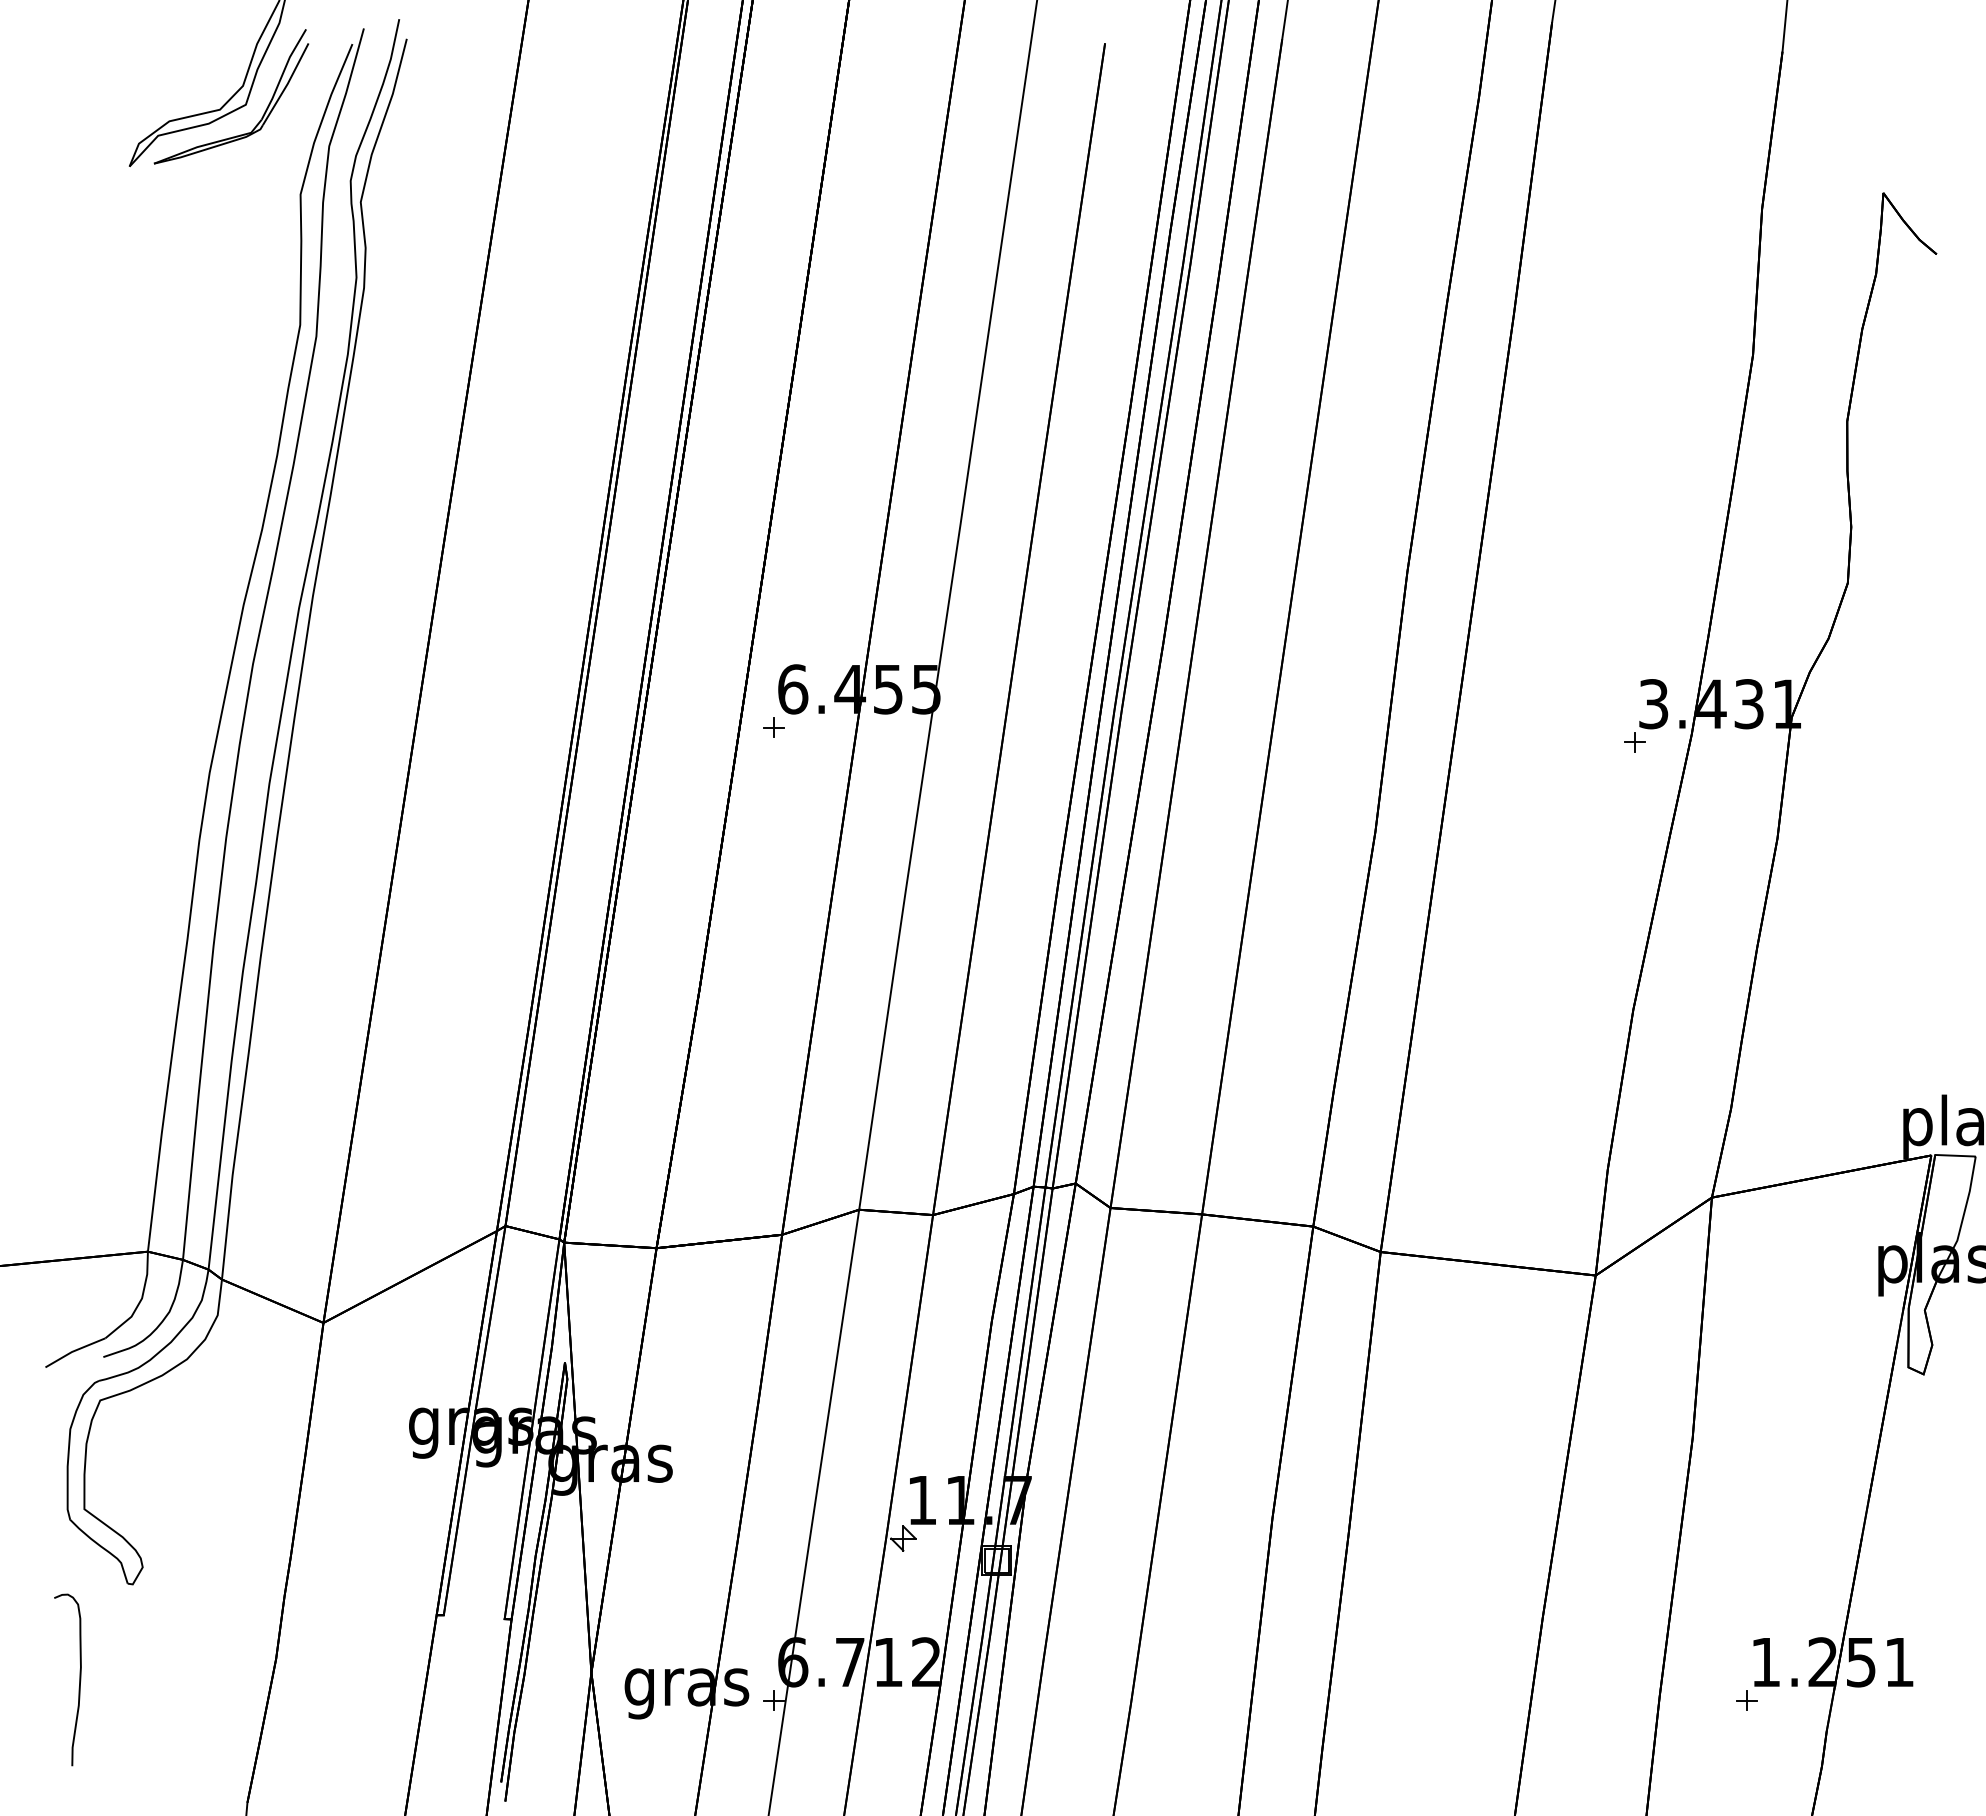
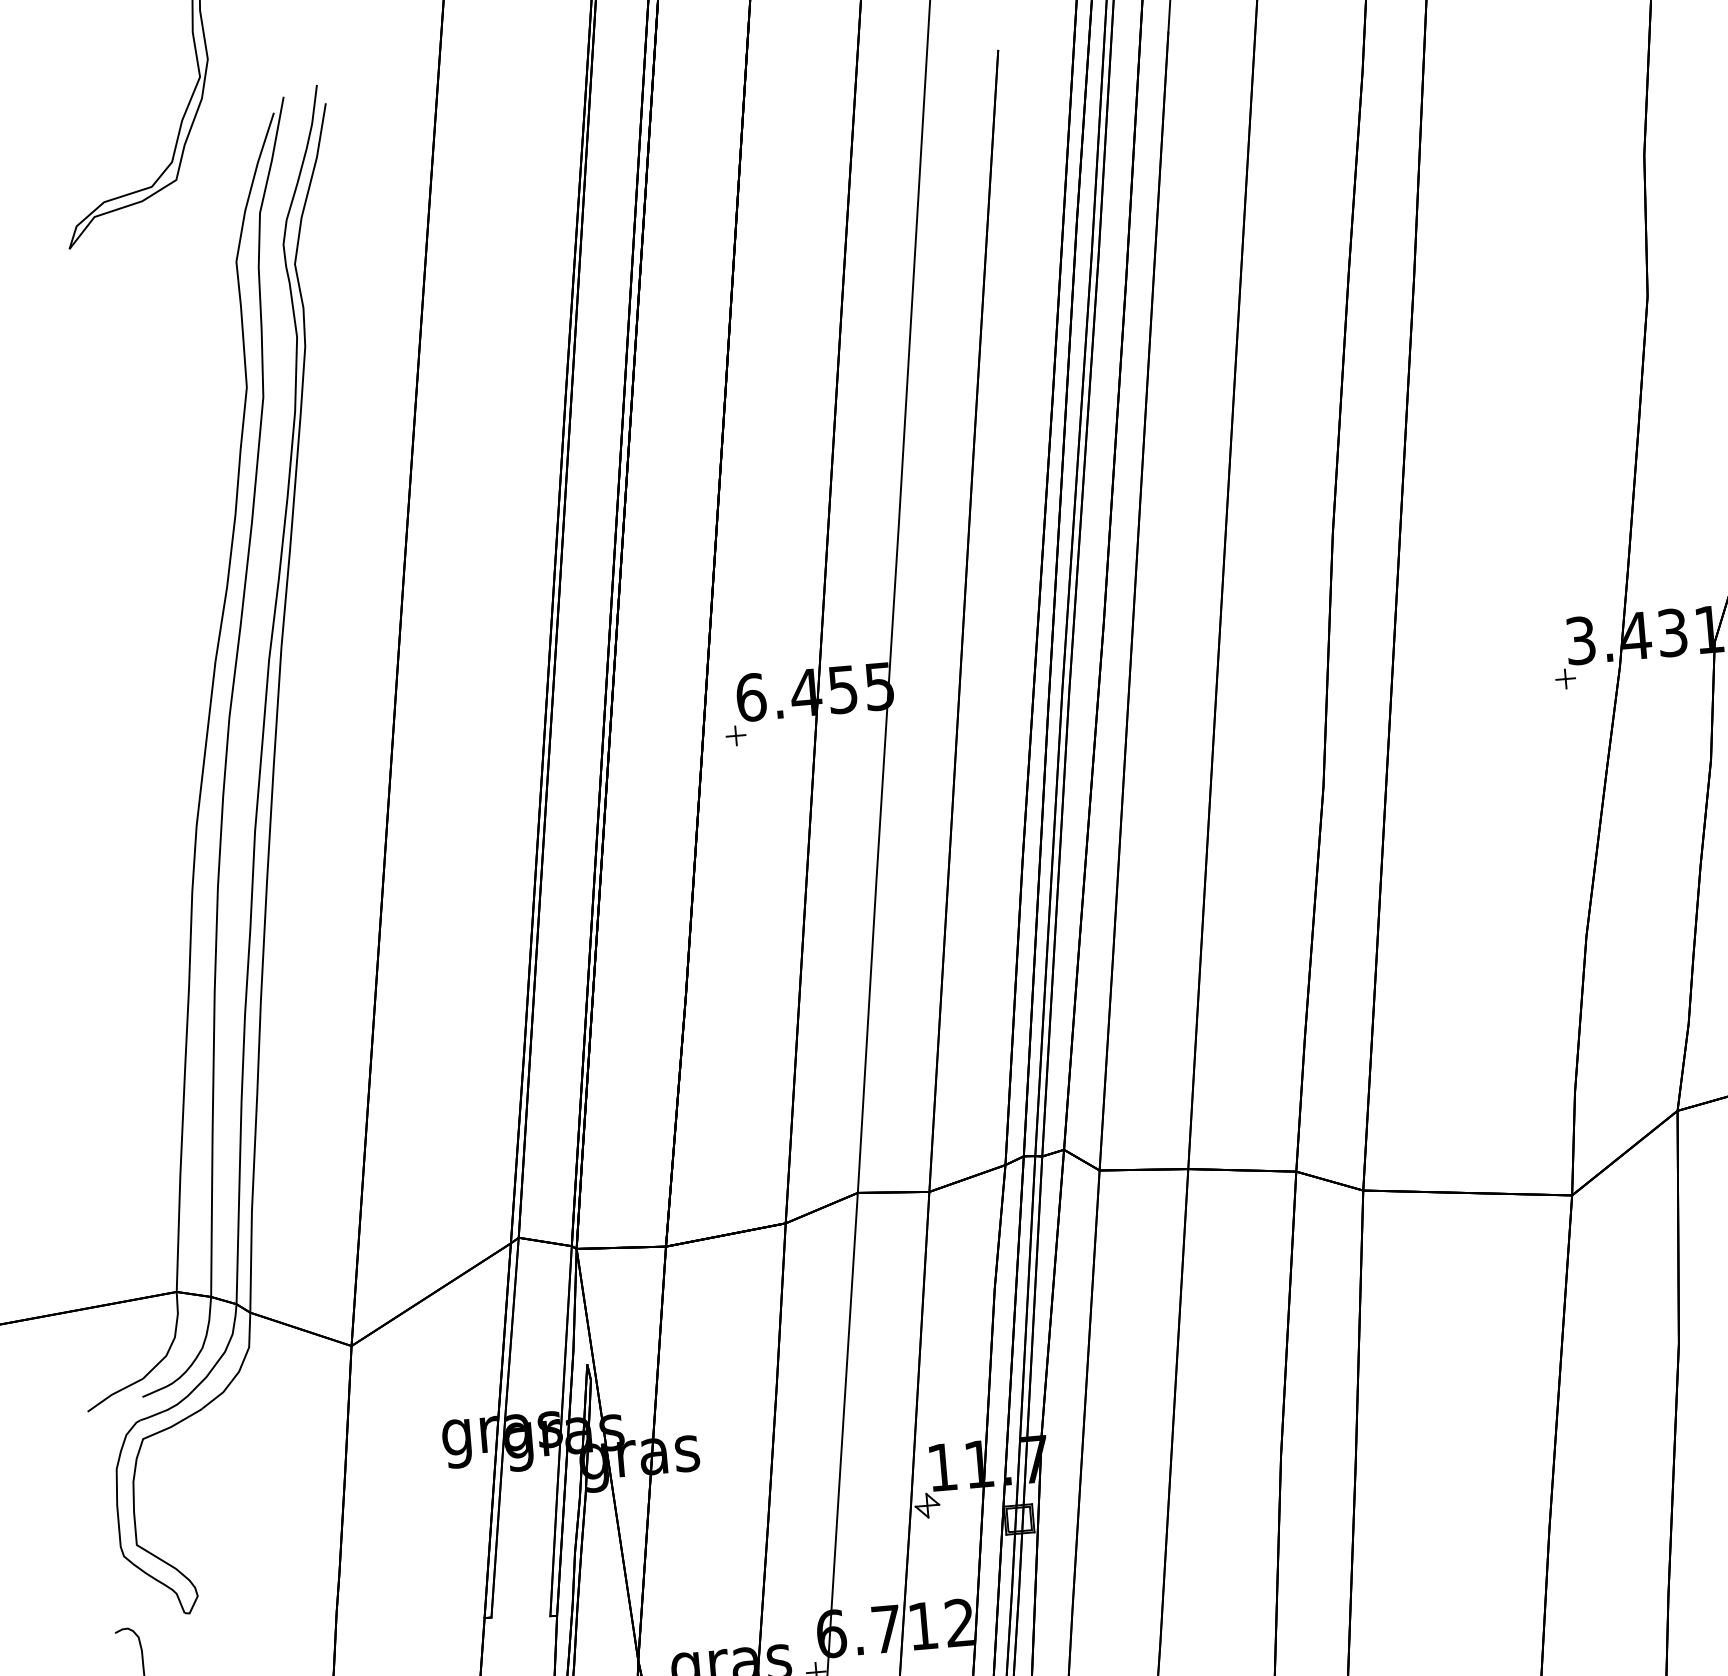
part: (263, 113) -> (194, 186), removed

